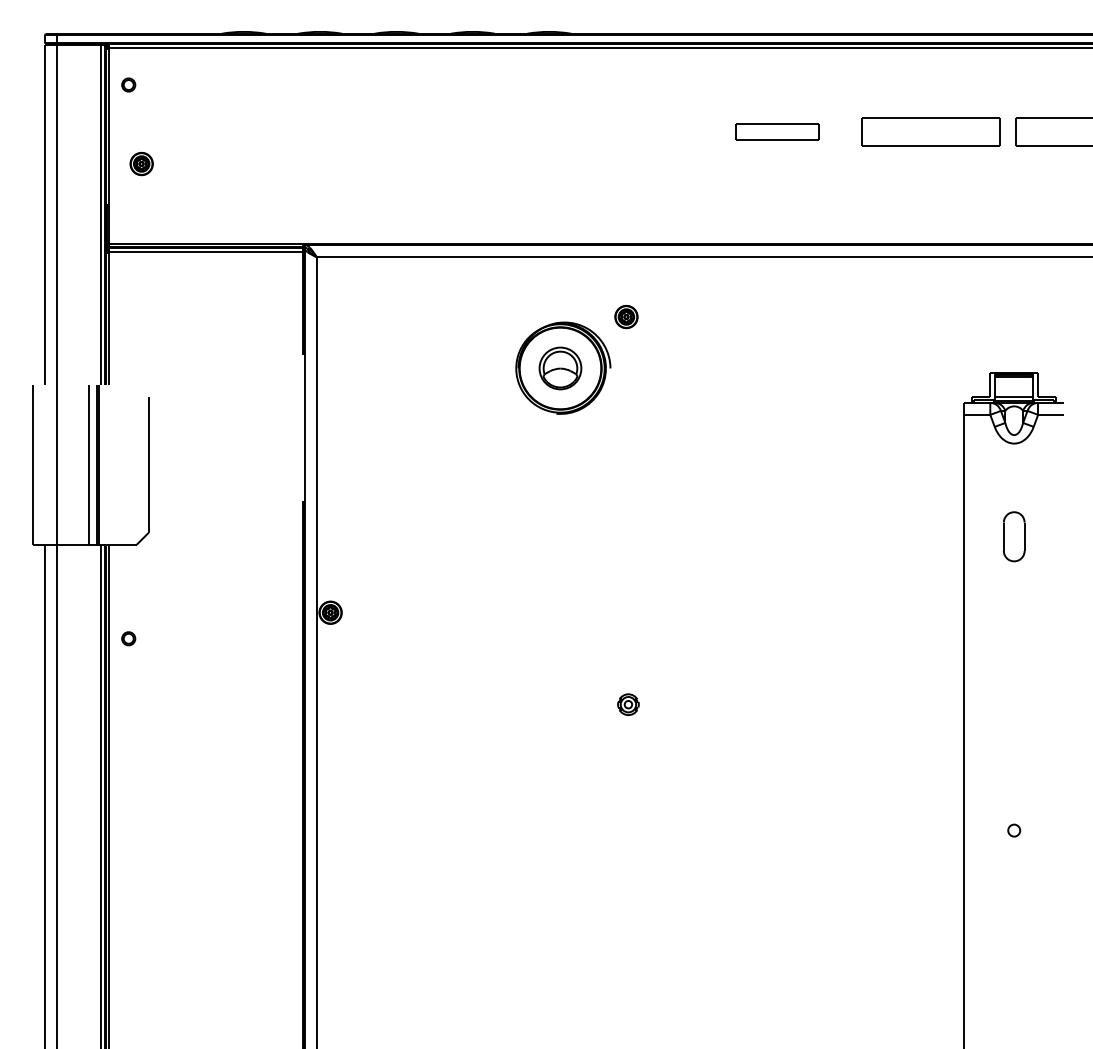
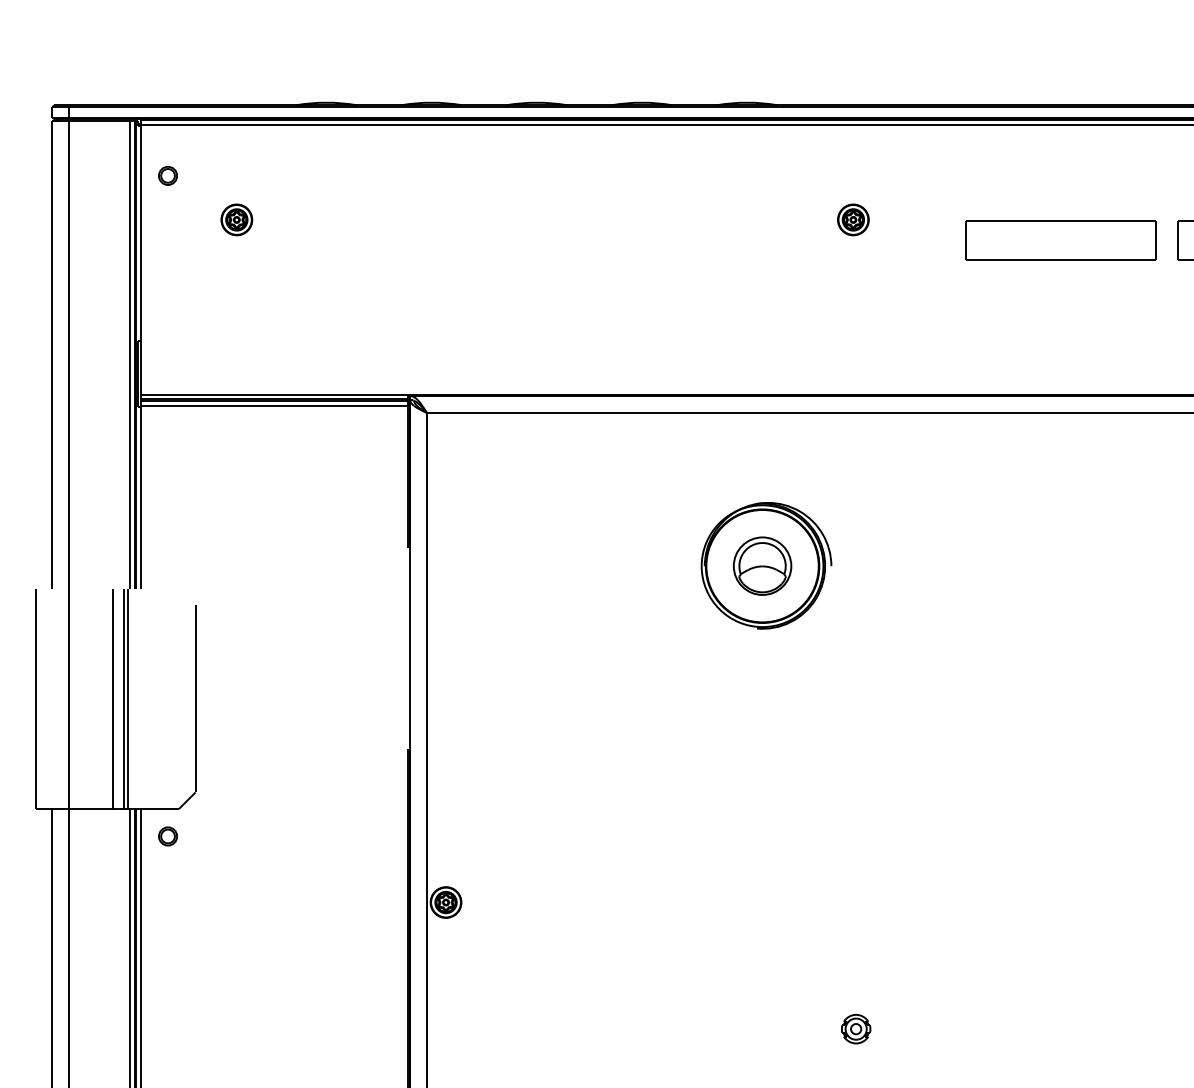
part: (776, 131) -> (1060, 239), size x1.67
part: (141, 164) -> (236, 220), moved
part: (626, 317) -> (853, 220), moved
part: (128, 638) -> (167, 836), moved

